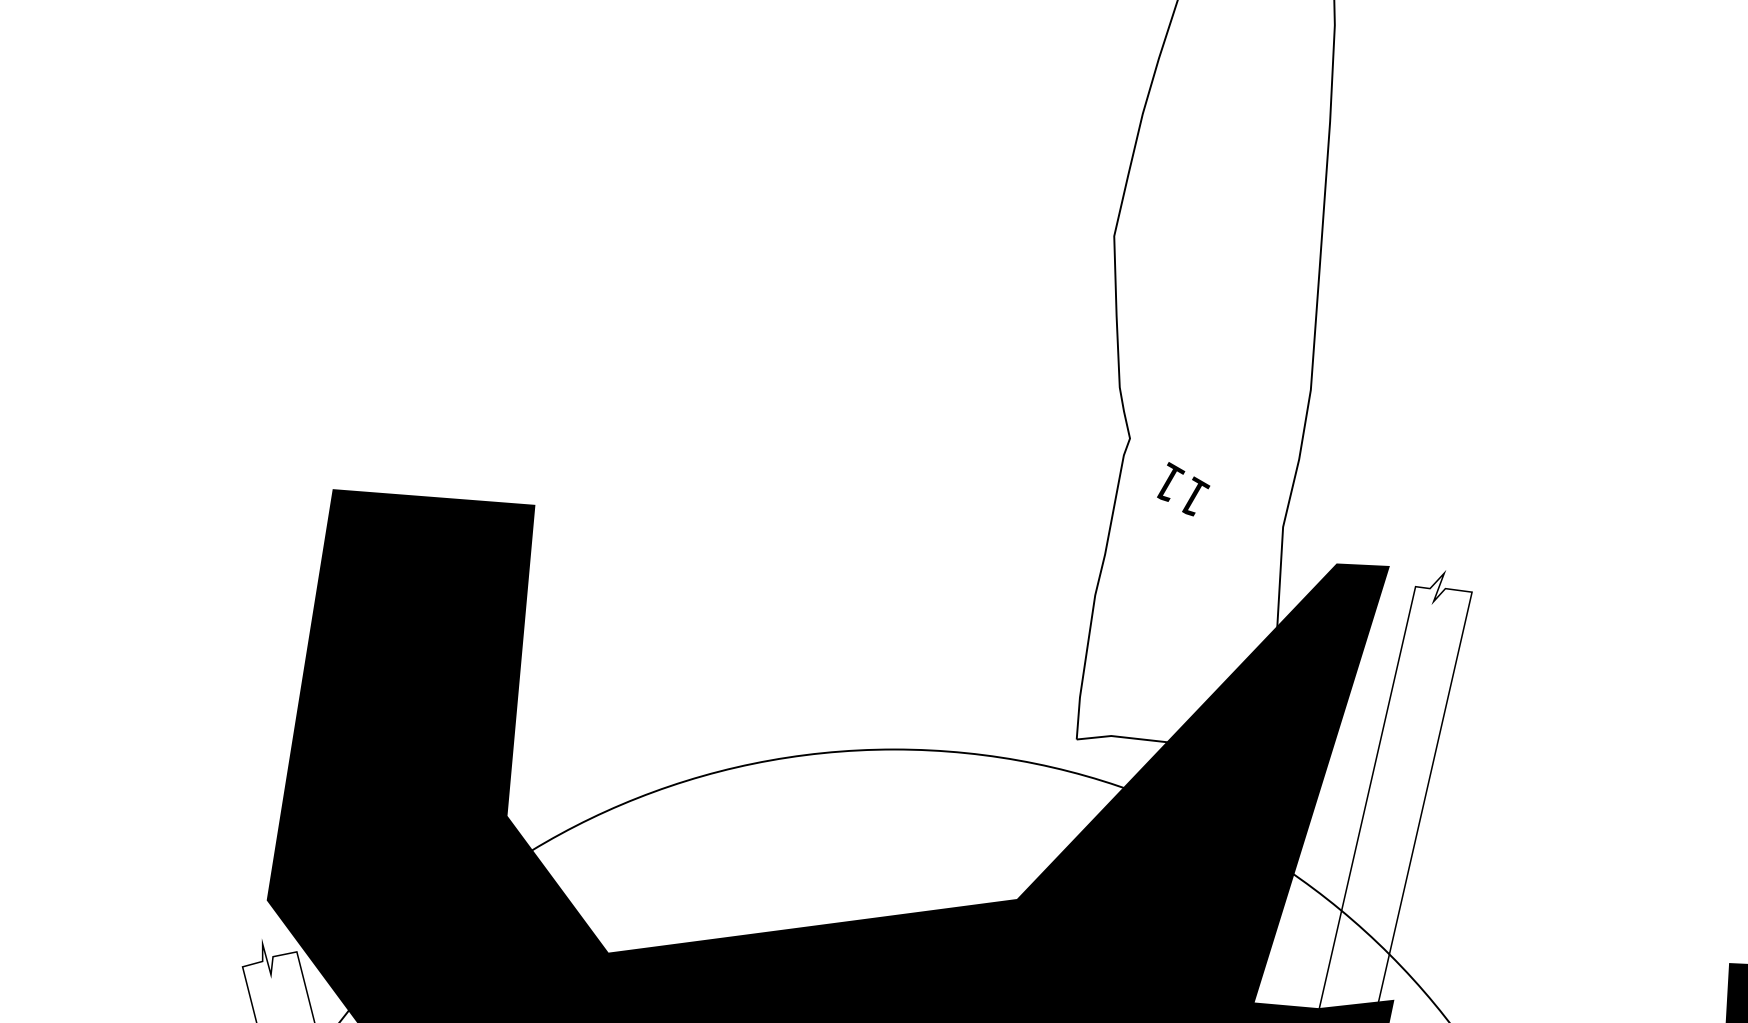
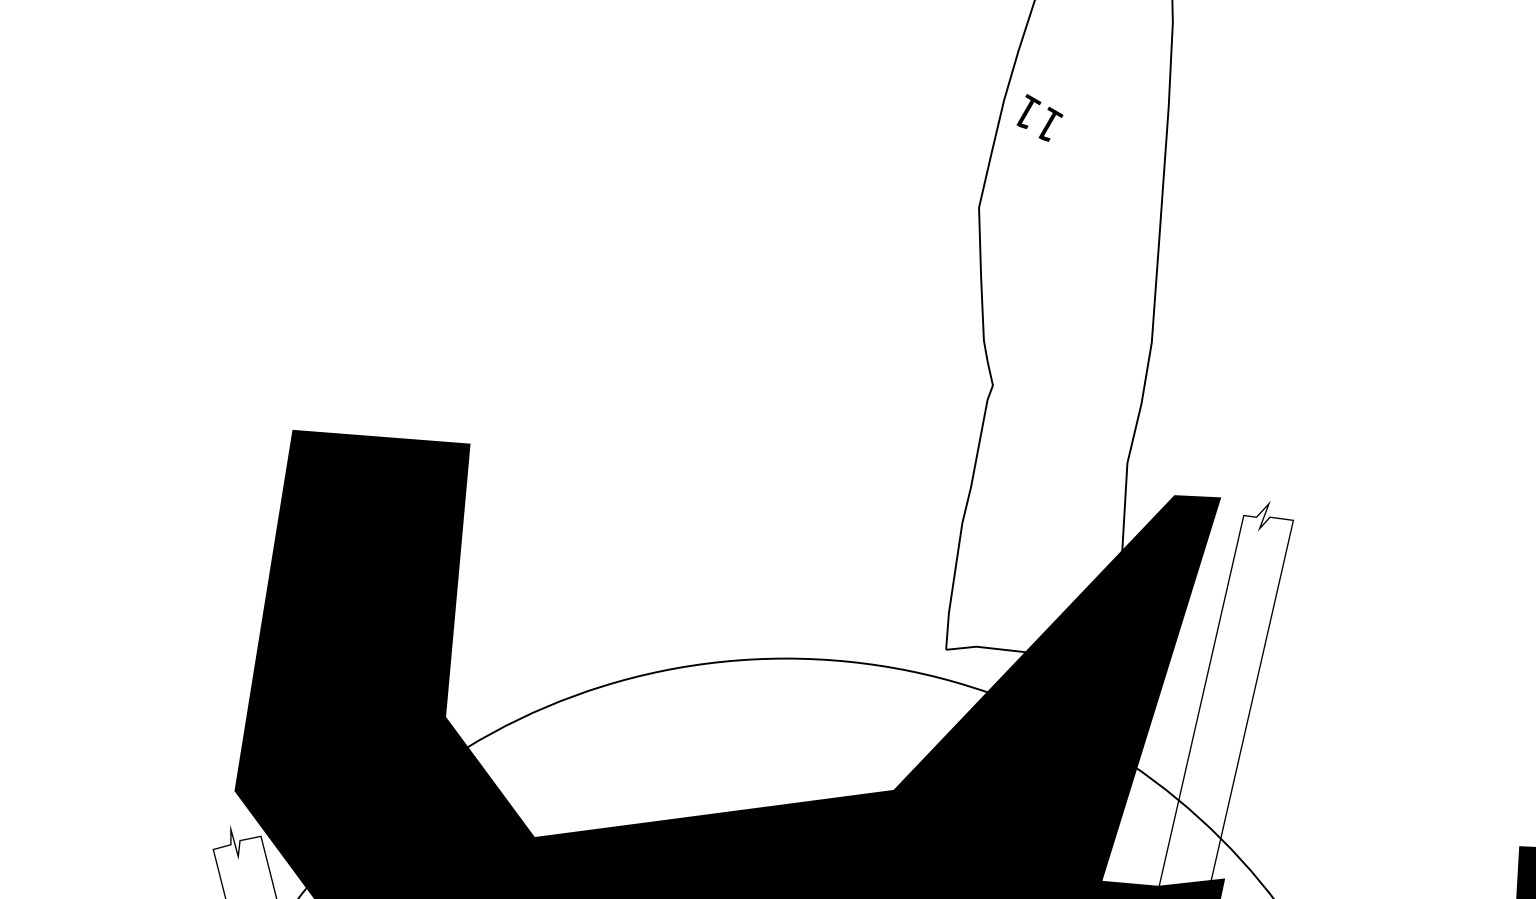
text: (1183, 488) -> (1039, 117), moved

